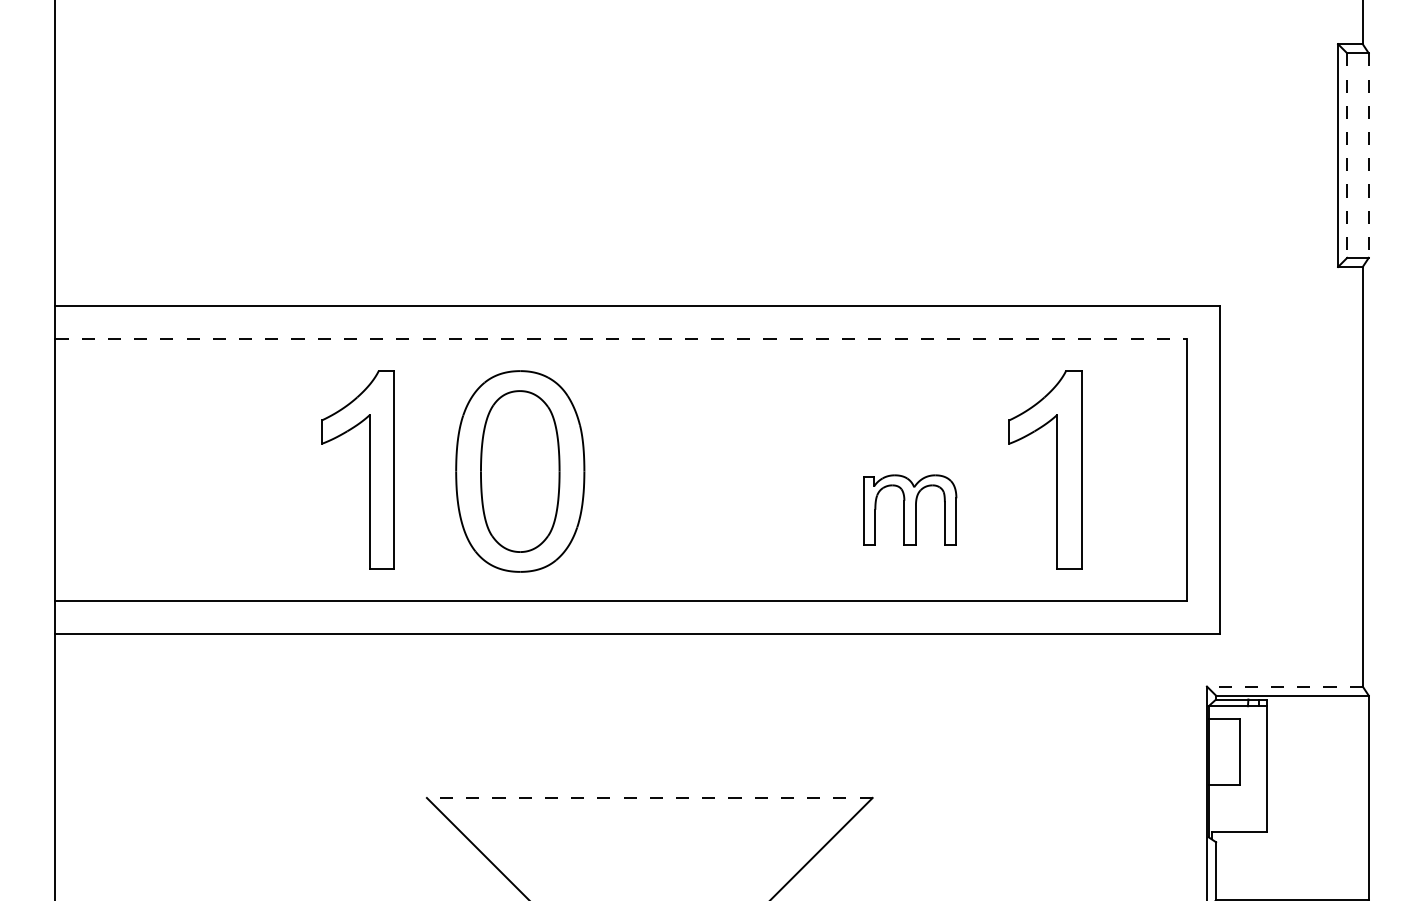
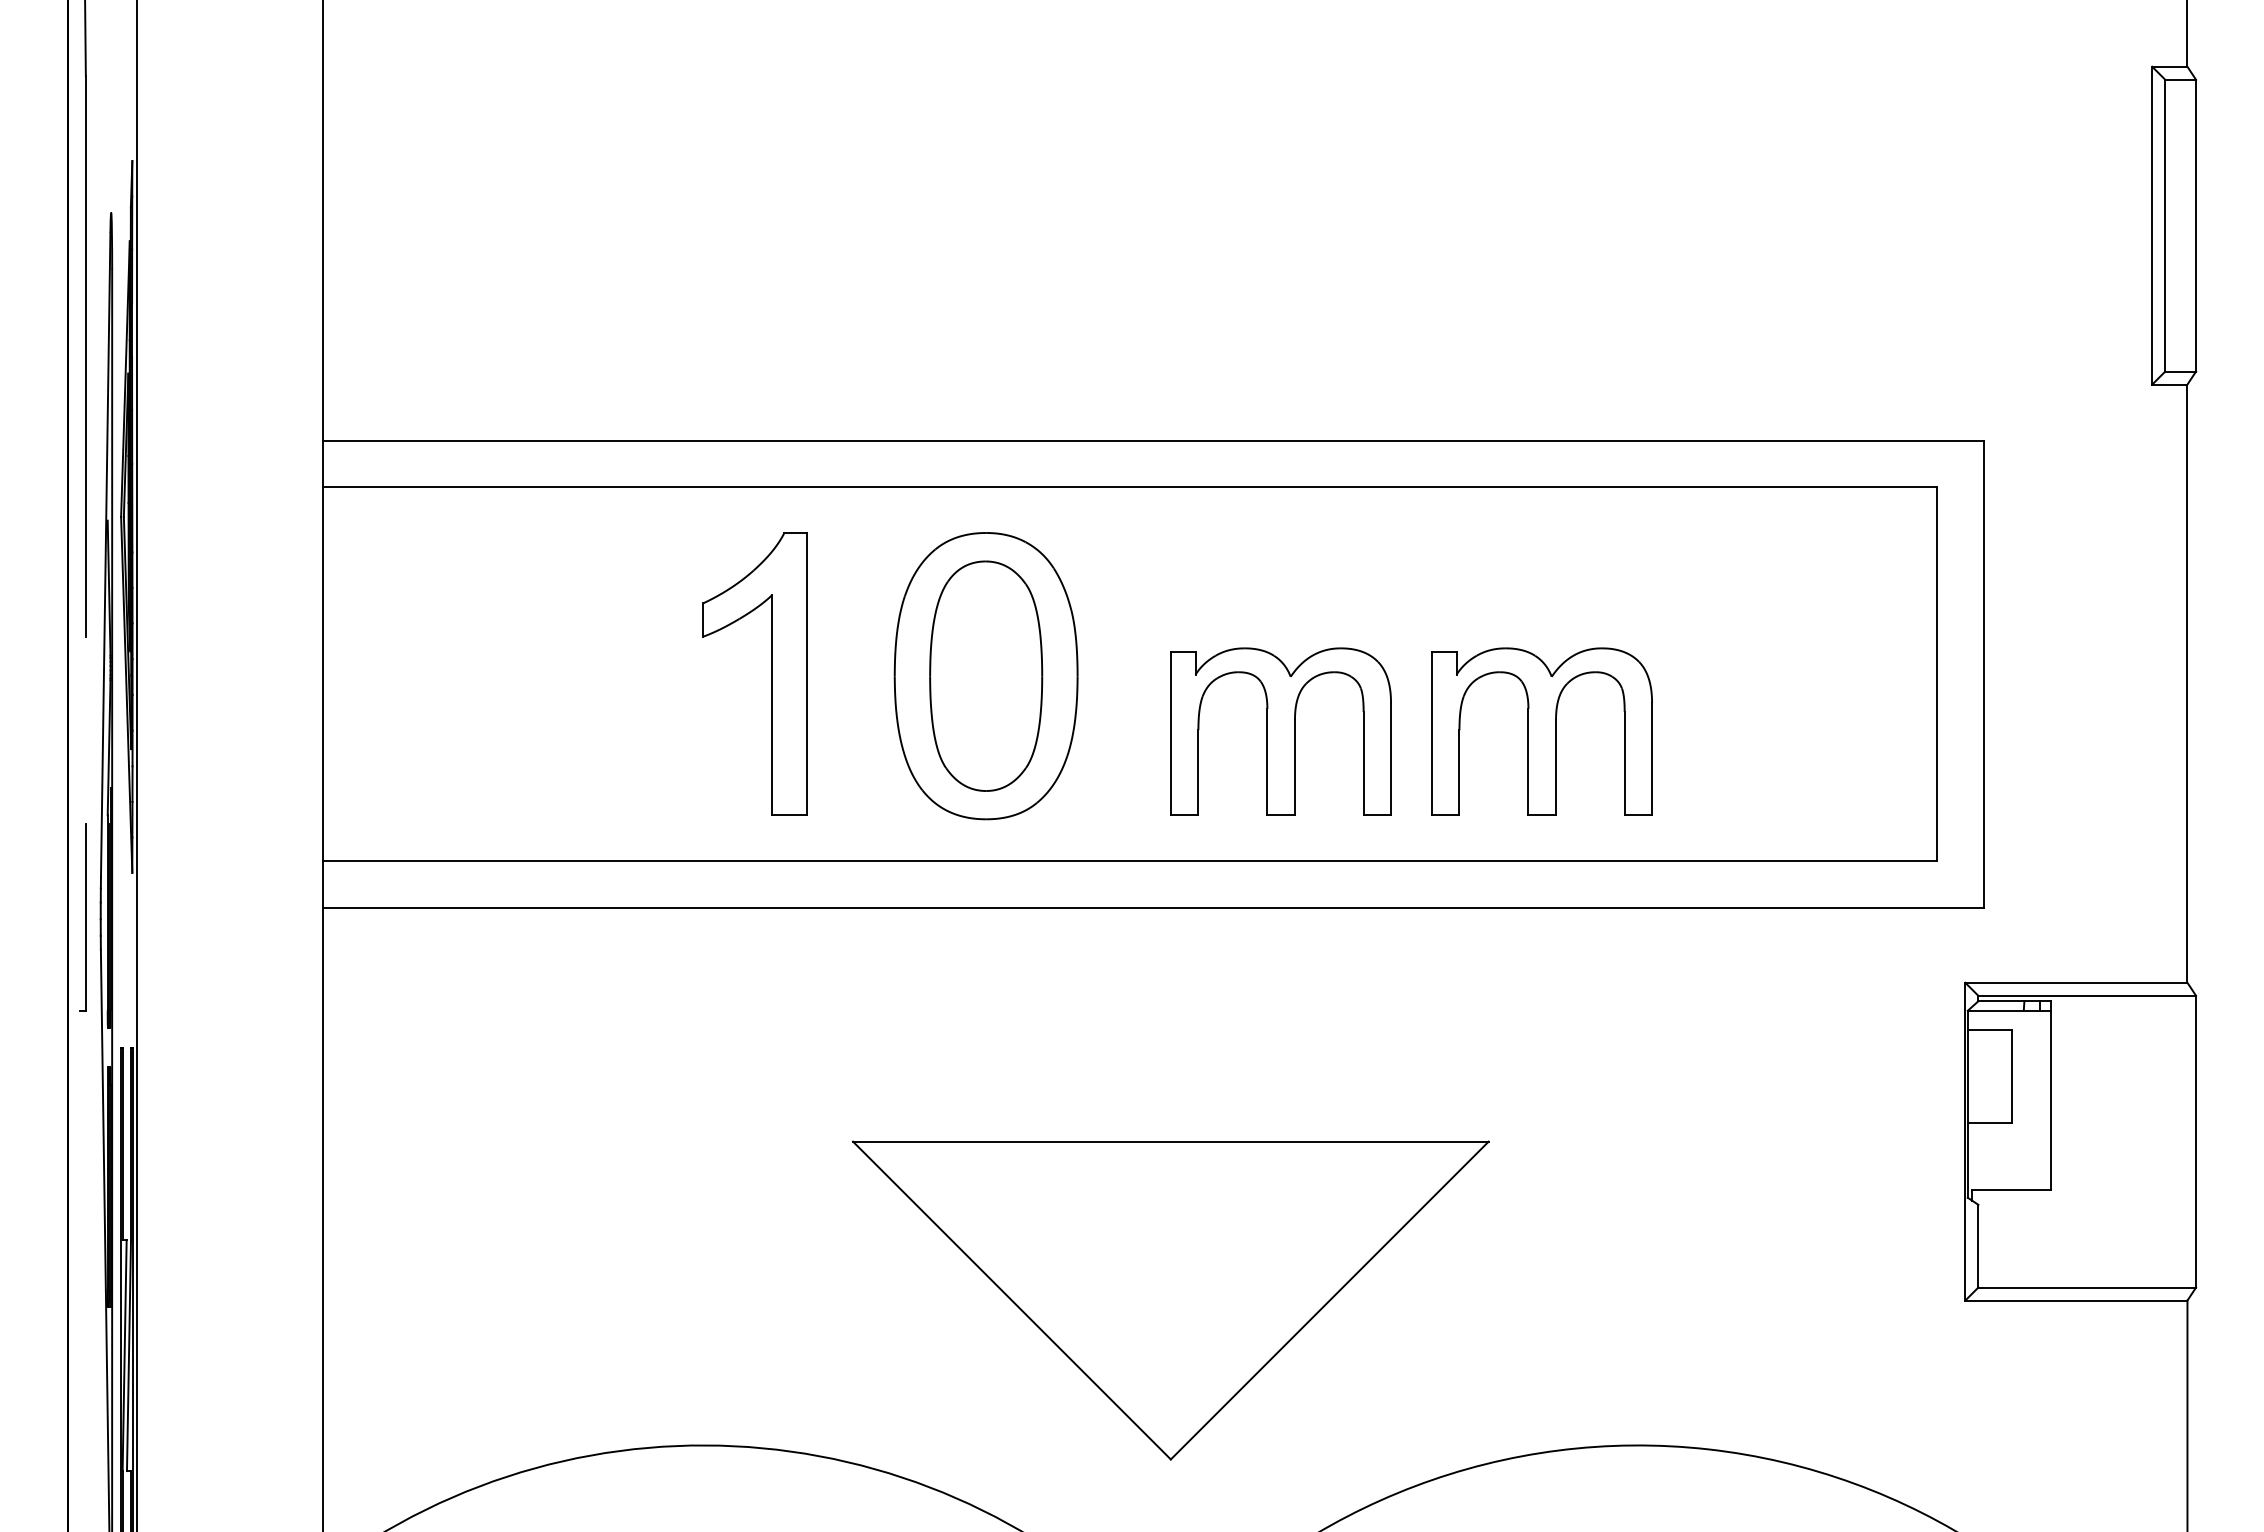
line: (1347, 155) -> (2165, 225), dashed -> solid
line: (1369, 155) -> (2196, 225), dashed -> solid
line: (621, 339) -> (1130, 487), dashed -> solid
part: (1057, 469) -> (1751, 673), removed
part: (726, 510) -> (1280, 731), added
part: (909, 510) -> (1541, 731), size x1.67
line: (1284, 686) -> (2075, 982), dashed -> solid
line: (649, 797) -> (1170, 1141), dashed -> solid

